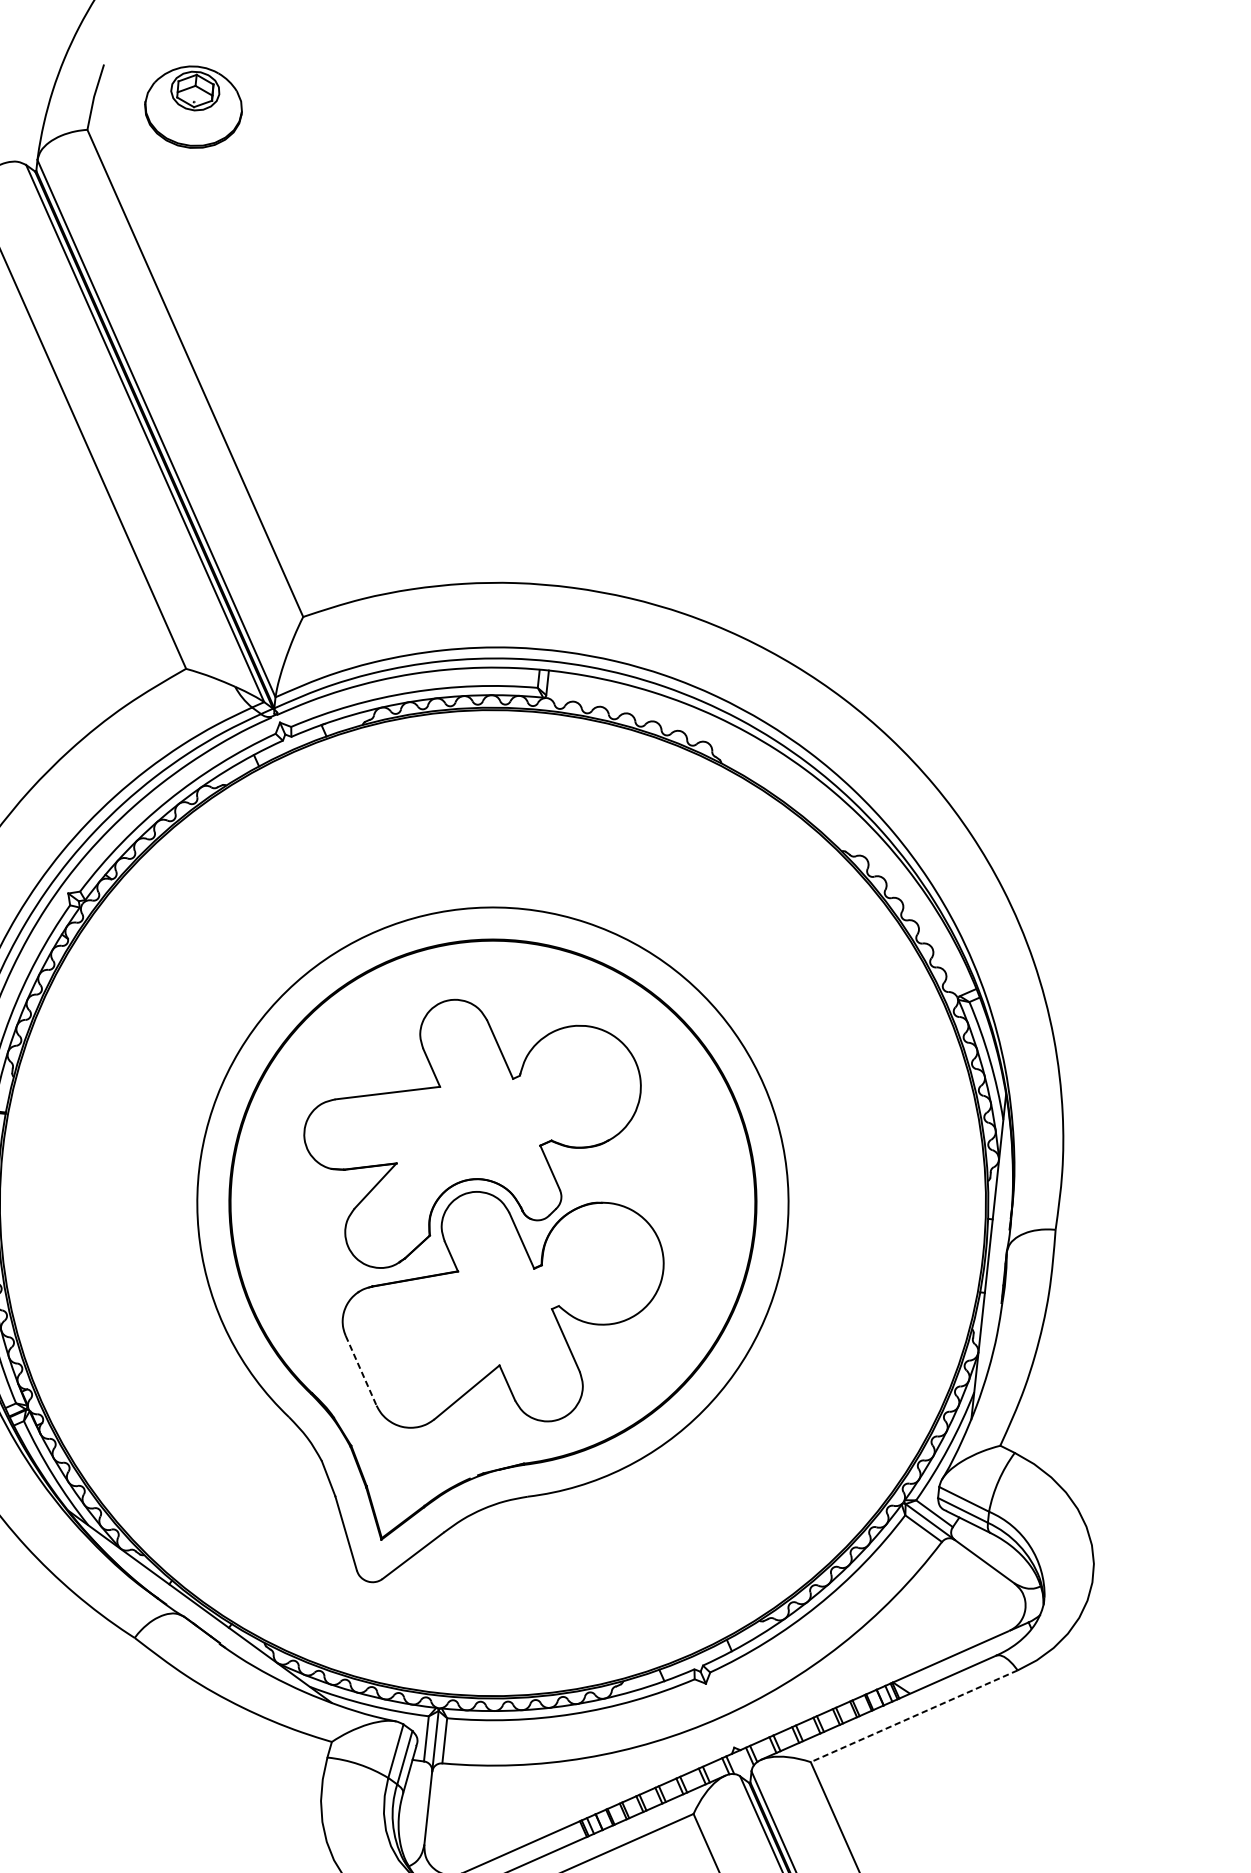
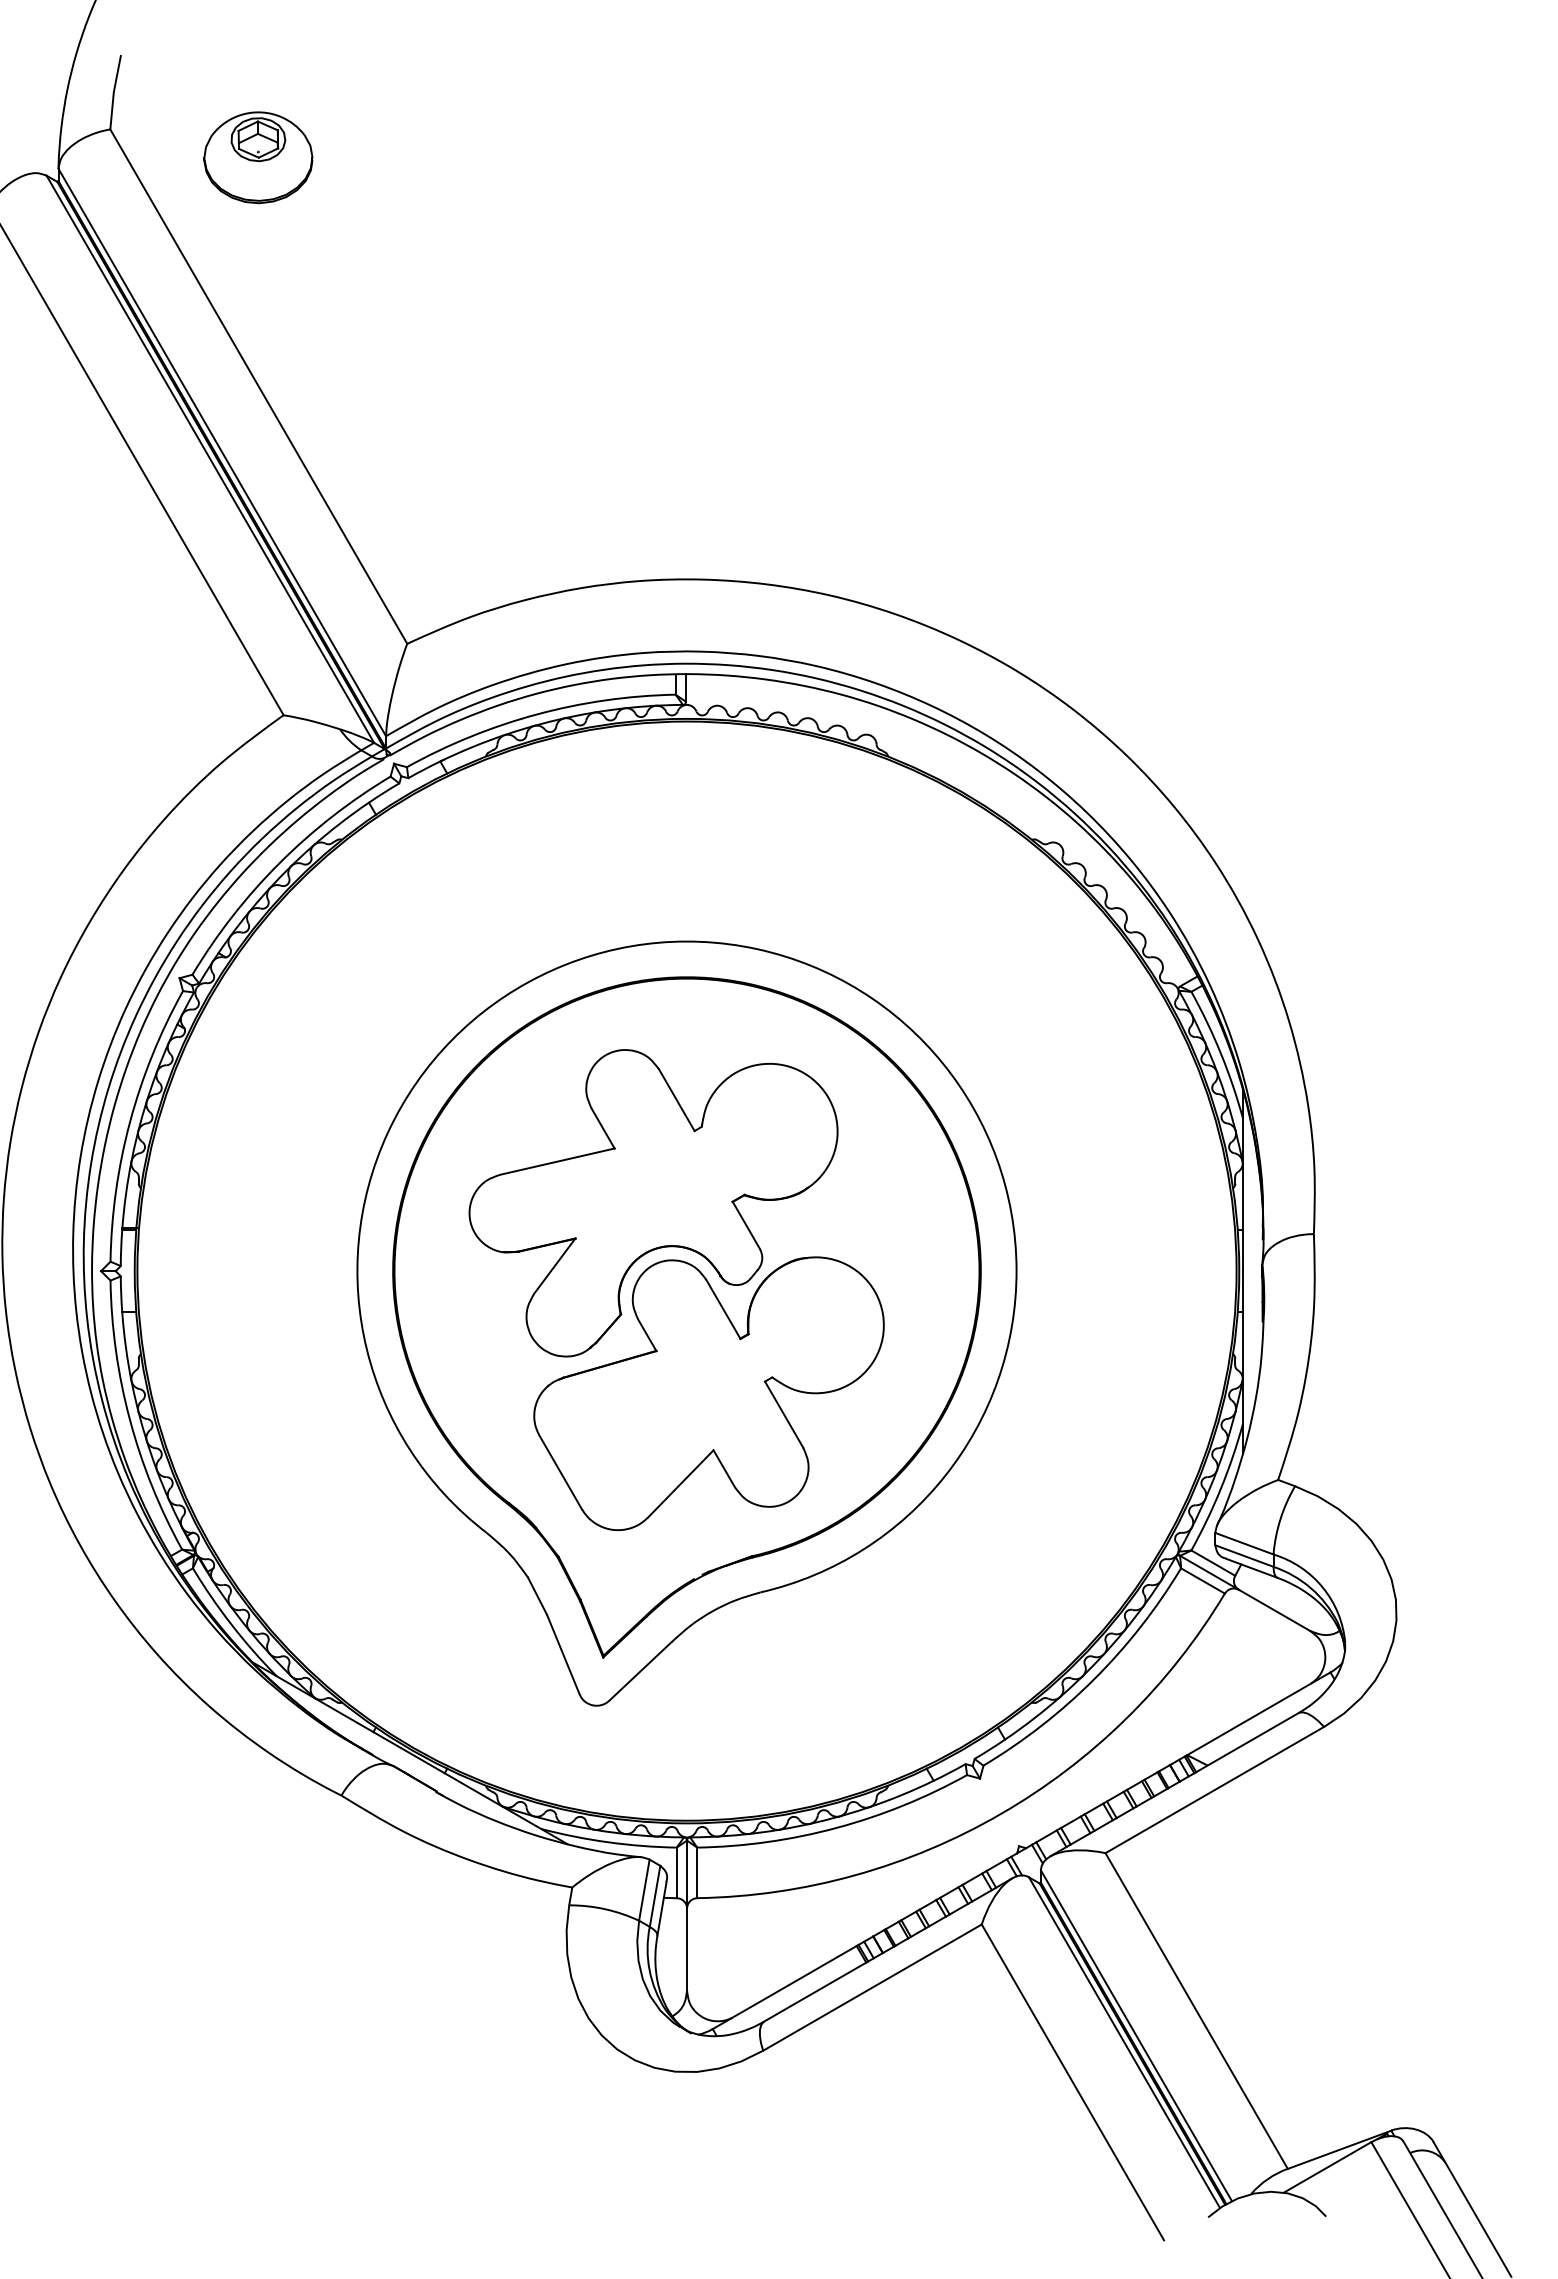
part: (193, 106) -> (258, 157), moved
line: (361, 1371) -> (561, 1473), dashed -> solid
line: (913, 1716) -> (1214, 1790), dashed -> solid

